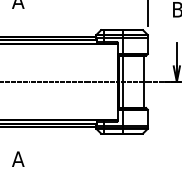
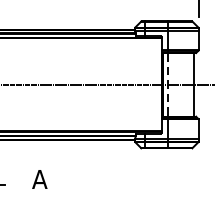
line: (123, 81) -> (168, 84), solid -> dashed

